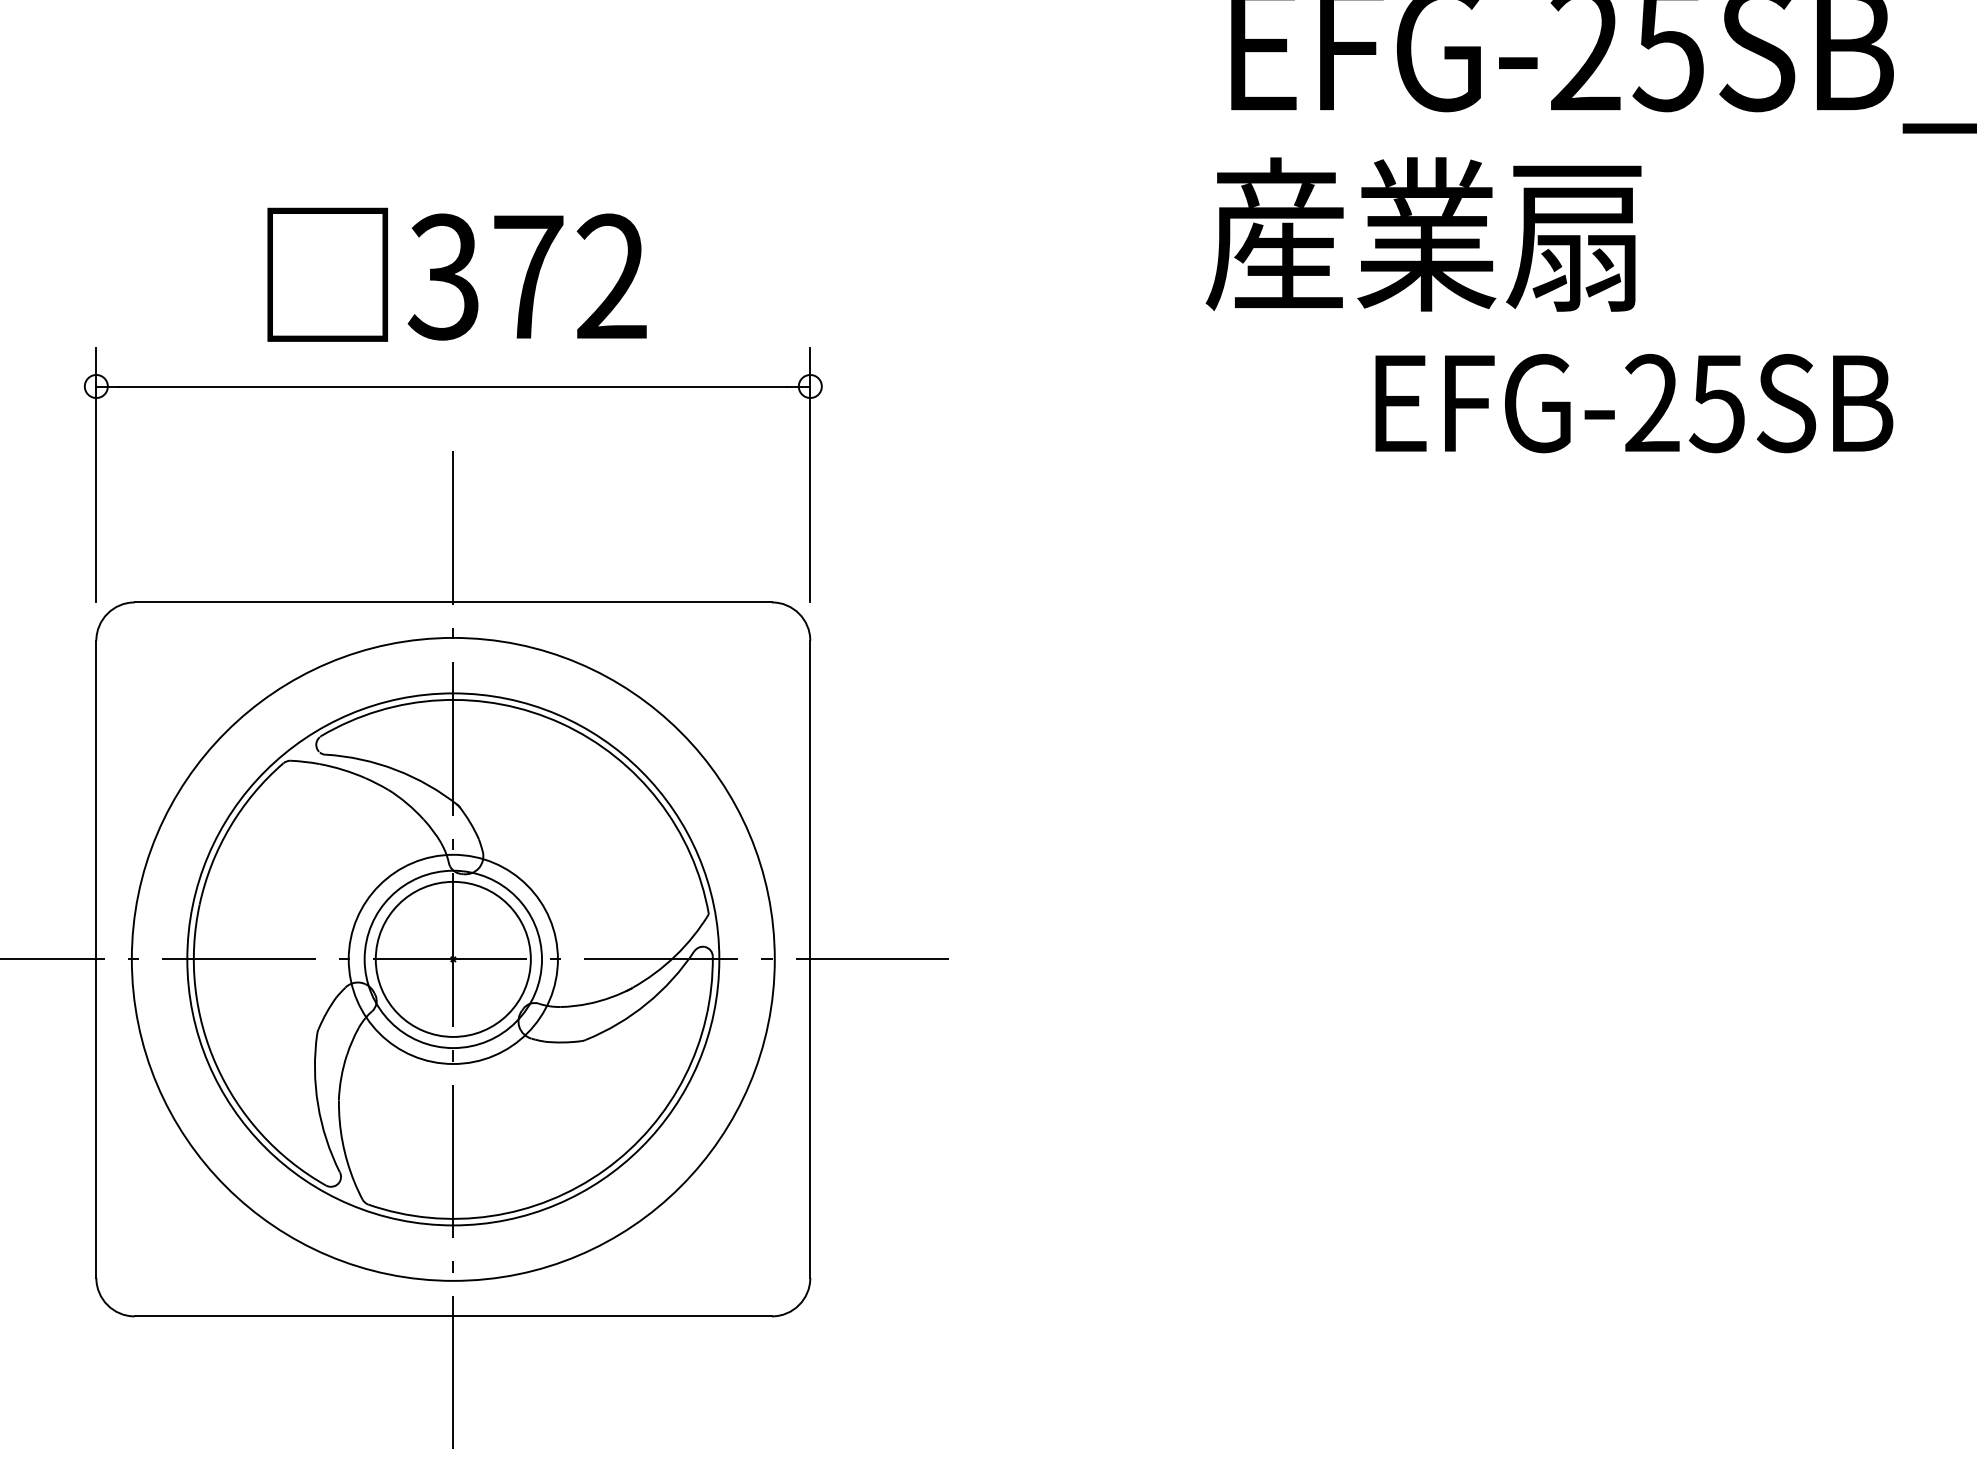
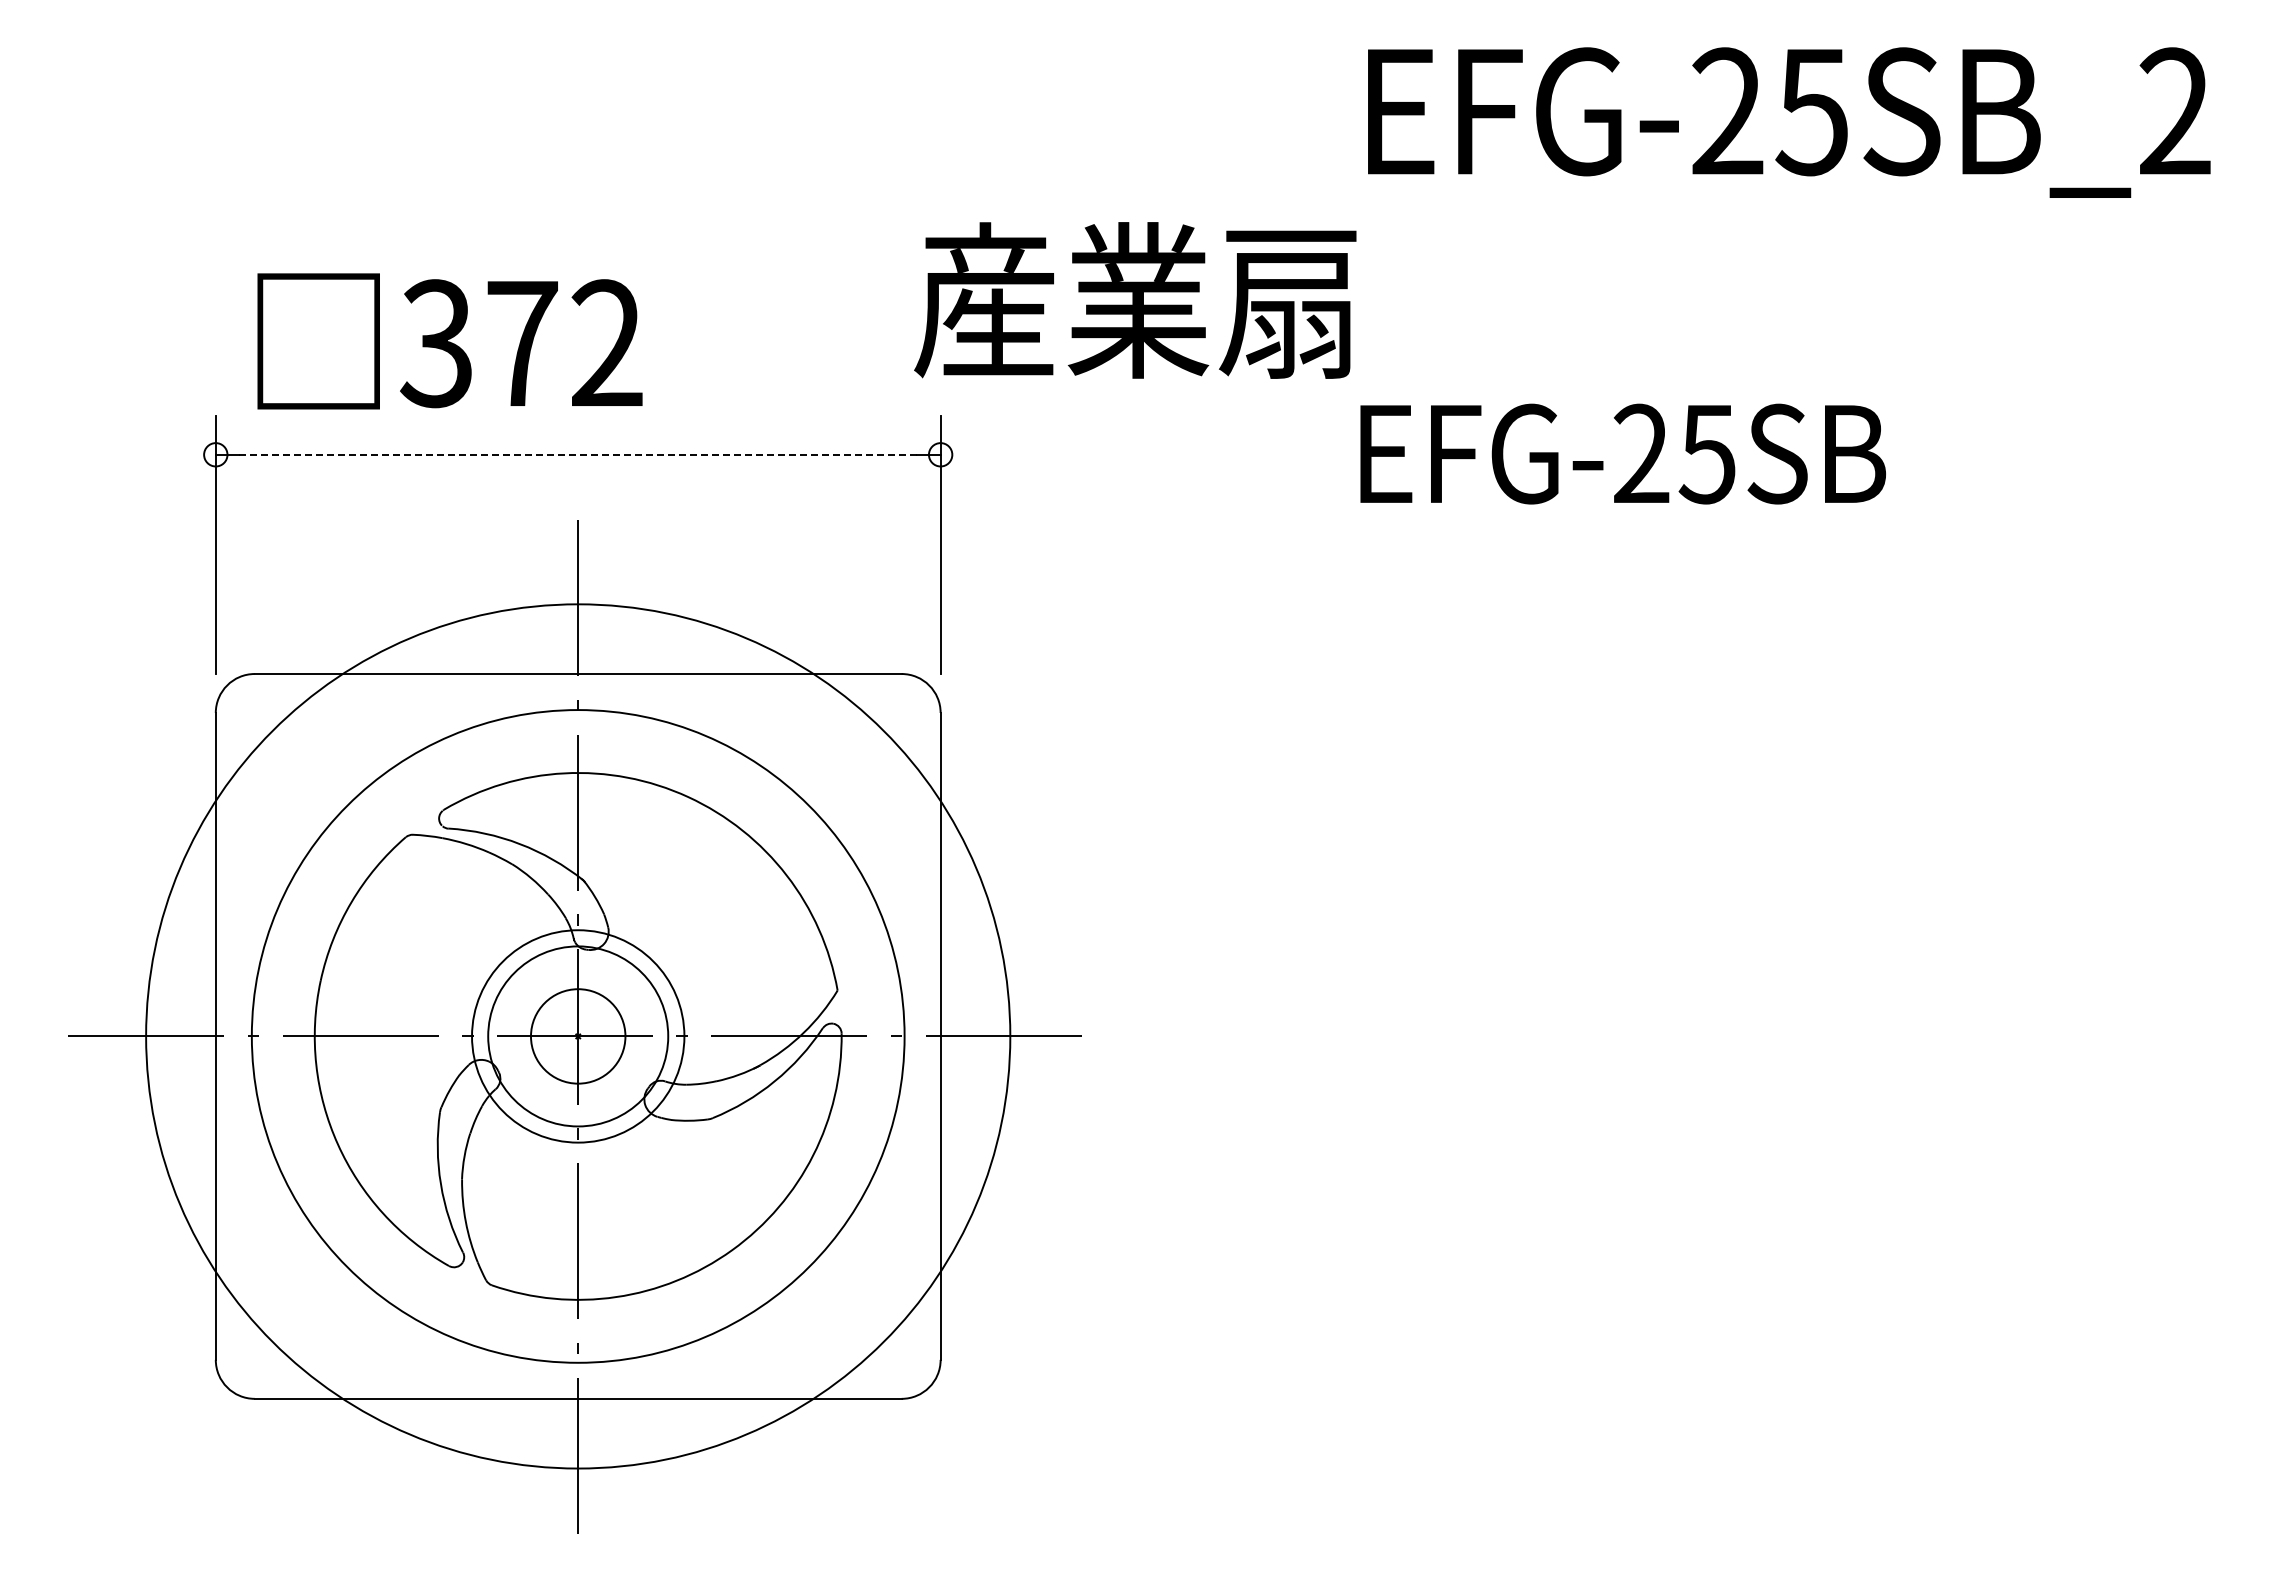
text: (1423, 234) -> (1135, 300), moved
text: (456, 274) -> (449, 341), moved
line: (452, 386) -> (577, 454), solid -> dashed
text: (1633, 402) -> (1622, 453), moved
circle: (452, 959) -> (577, 1036), size x0.6
circle: (453, 959) -> (578, 1036), size x1.6

